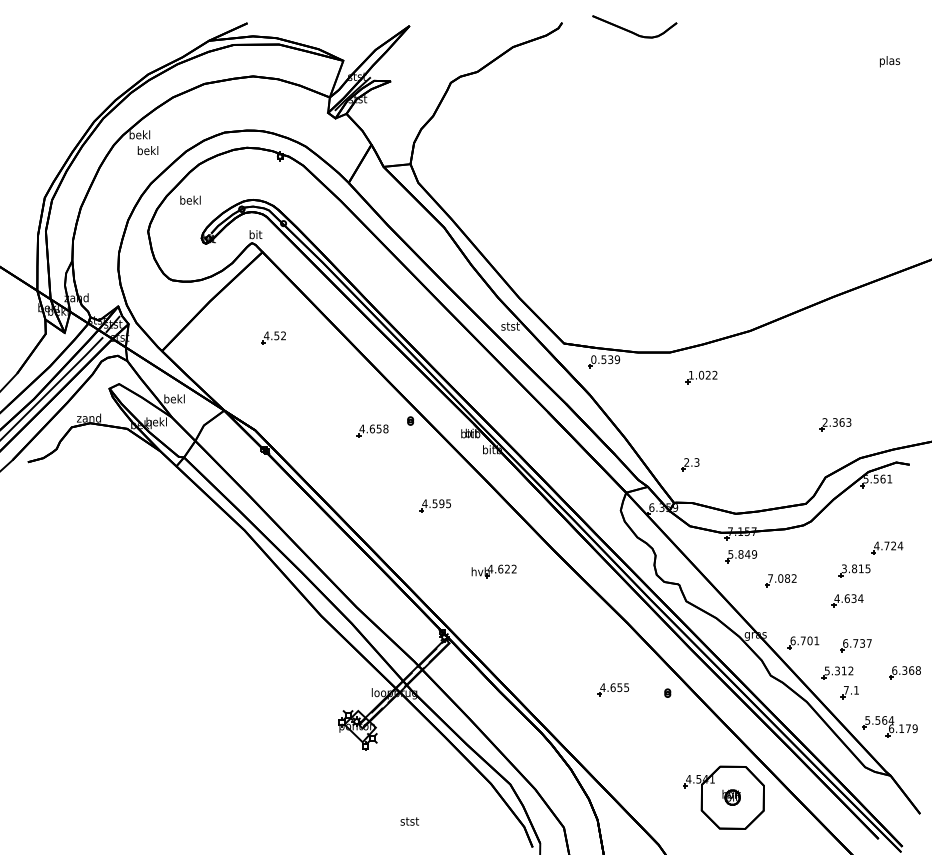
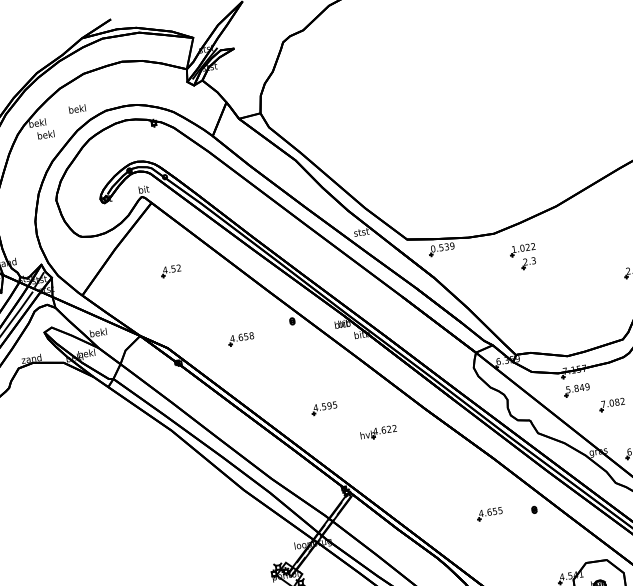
text: (190, 199) -> (77, 108), moved
part: (372, 430) -> (241, 338), moved
part: (690, 464) -> (528, 263), moved
part: (434, 505) -> (323, 408), moved

